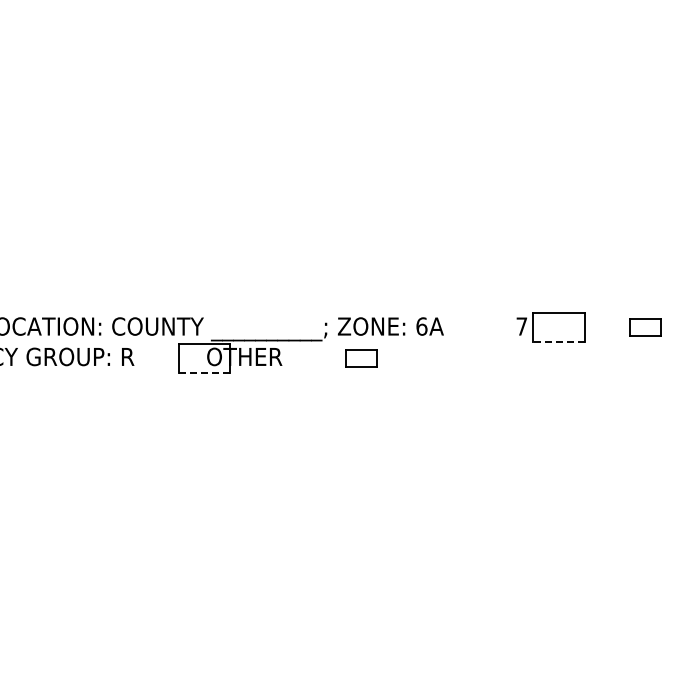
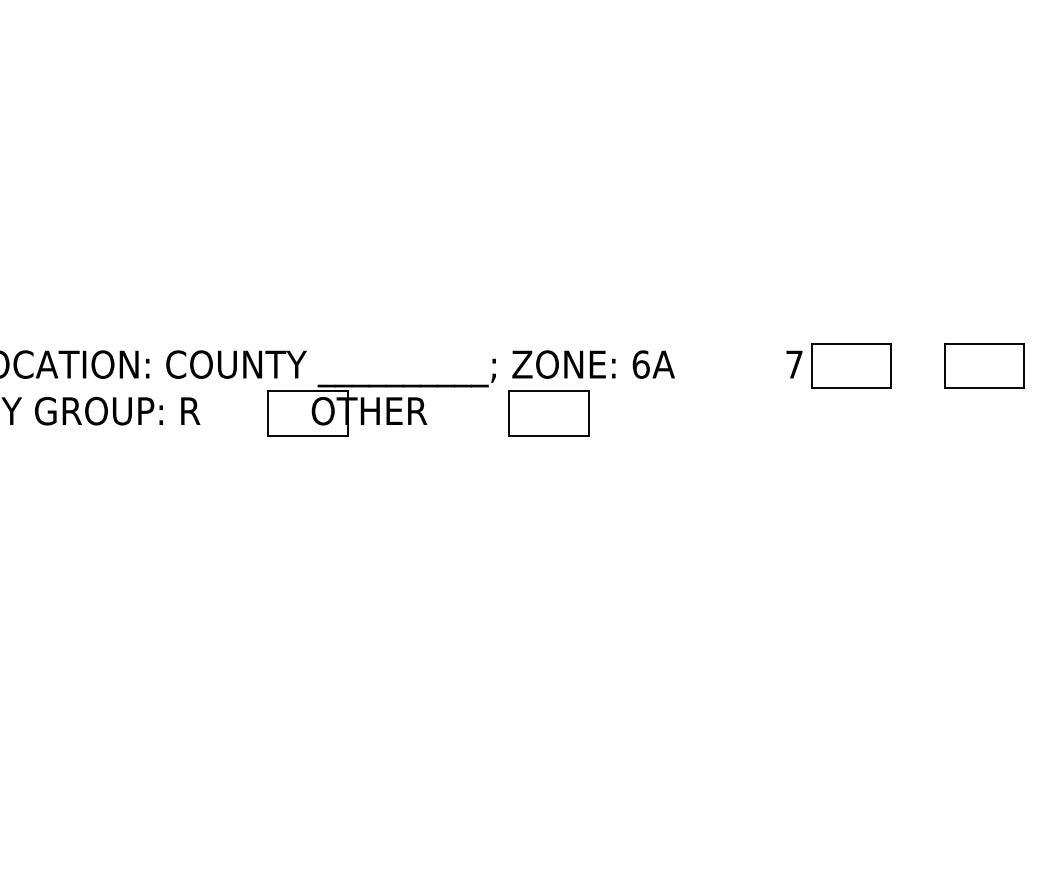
part: (645, 327) -> (983, 366), size x1.67
line: (559, 342) -> (852, 389), dashed -> solid
part: (361, 358) -> (548, 413), size x1.67
line: (204, 373) -> (307, 436), dashed -> solid

